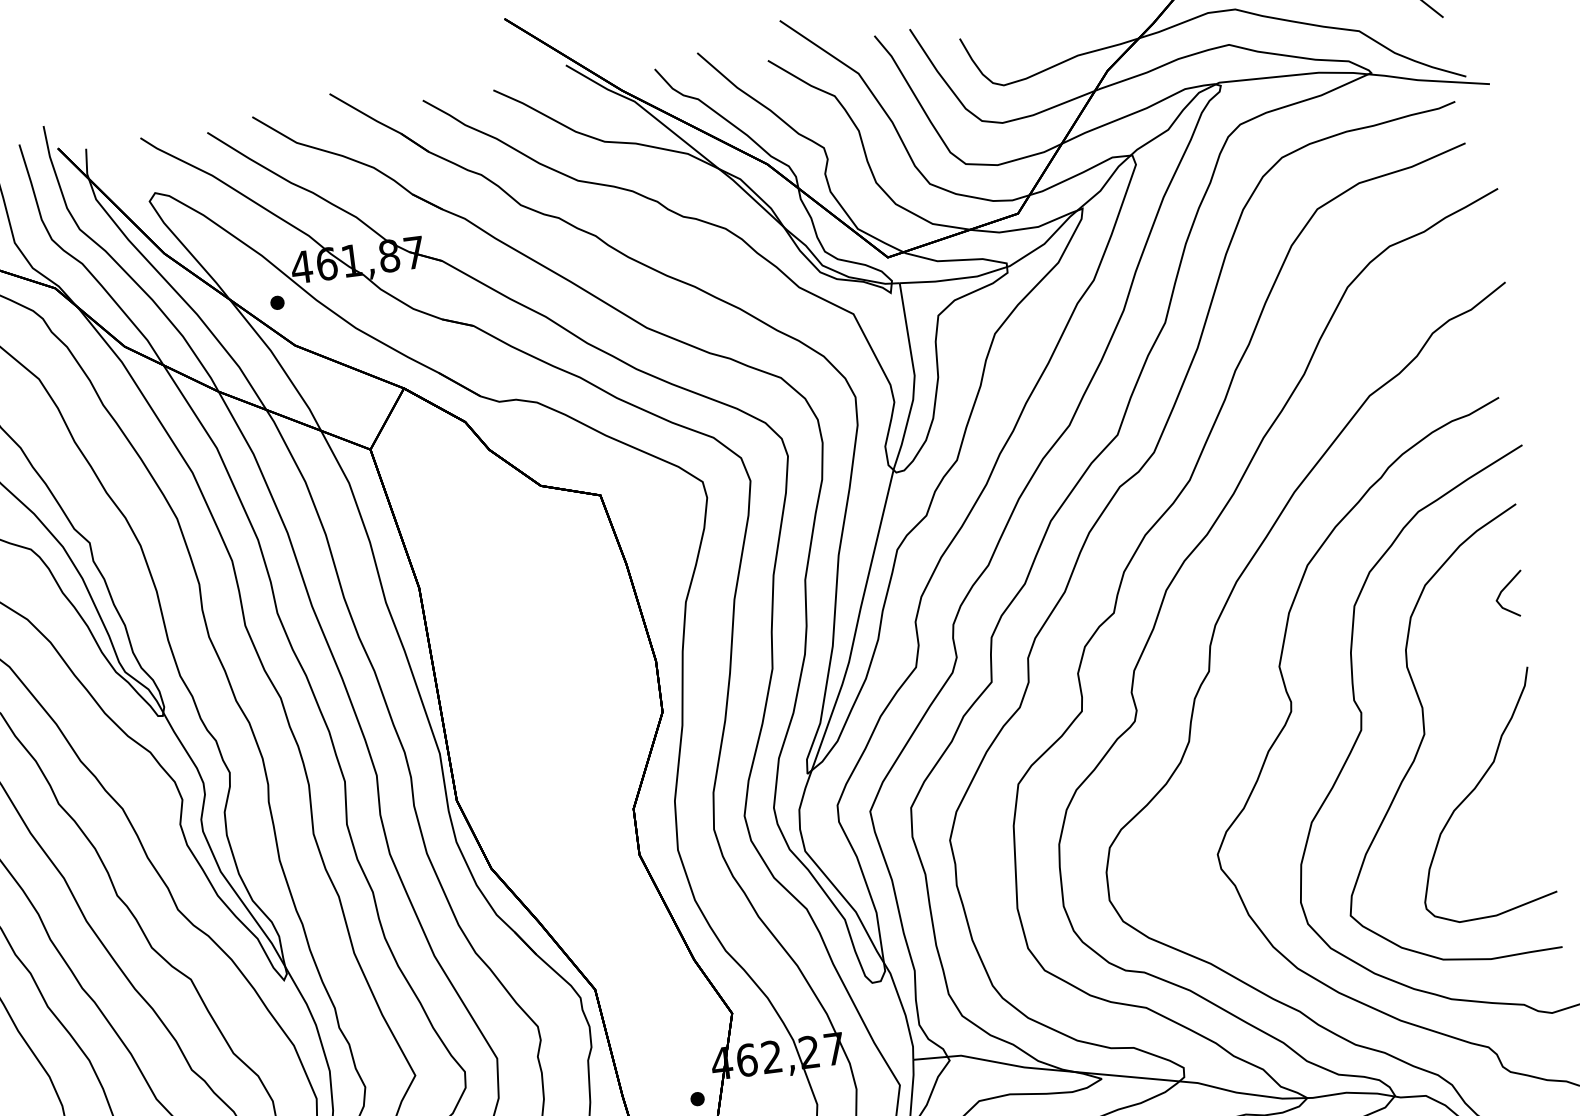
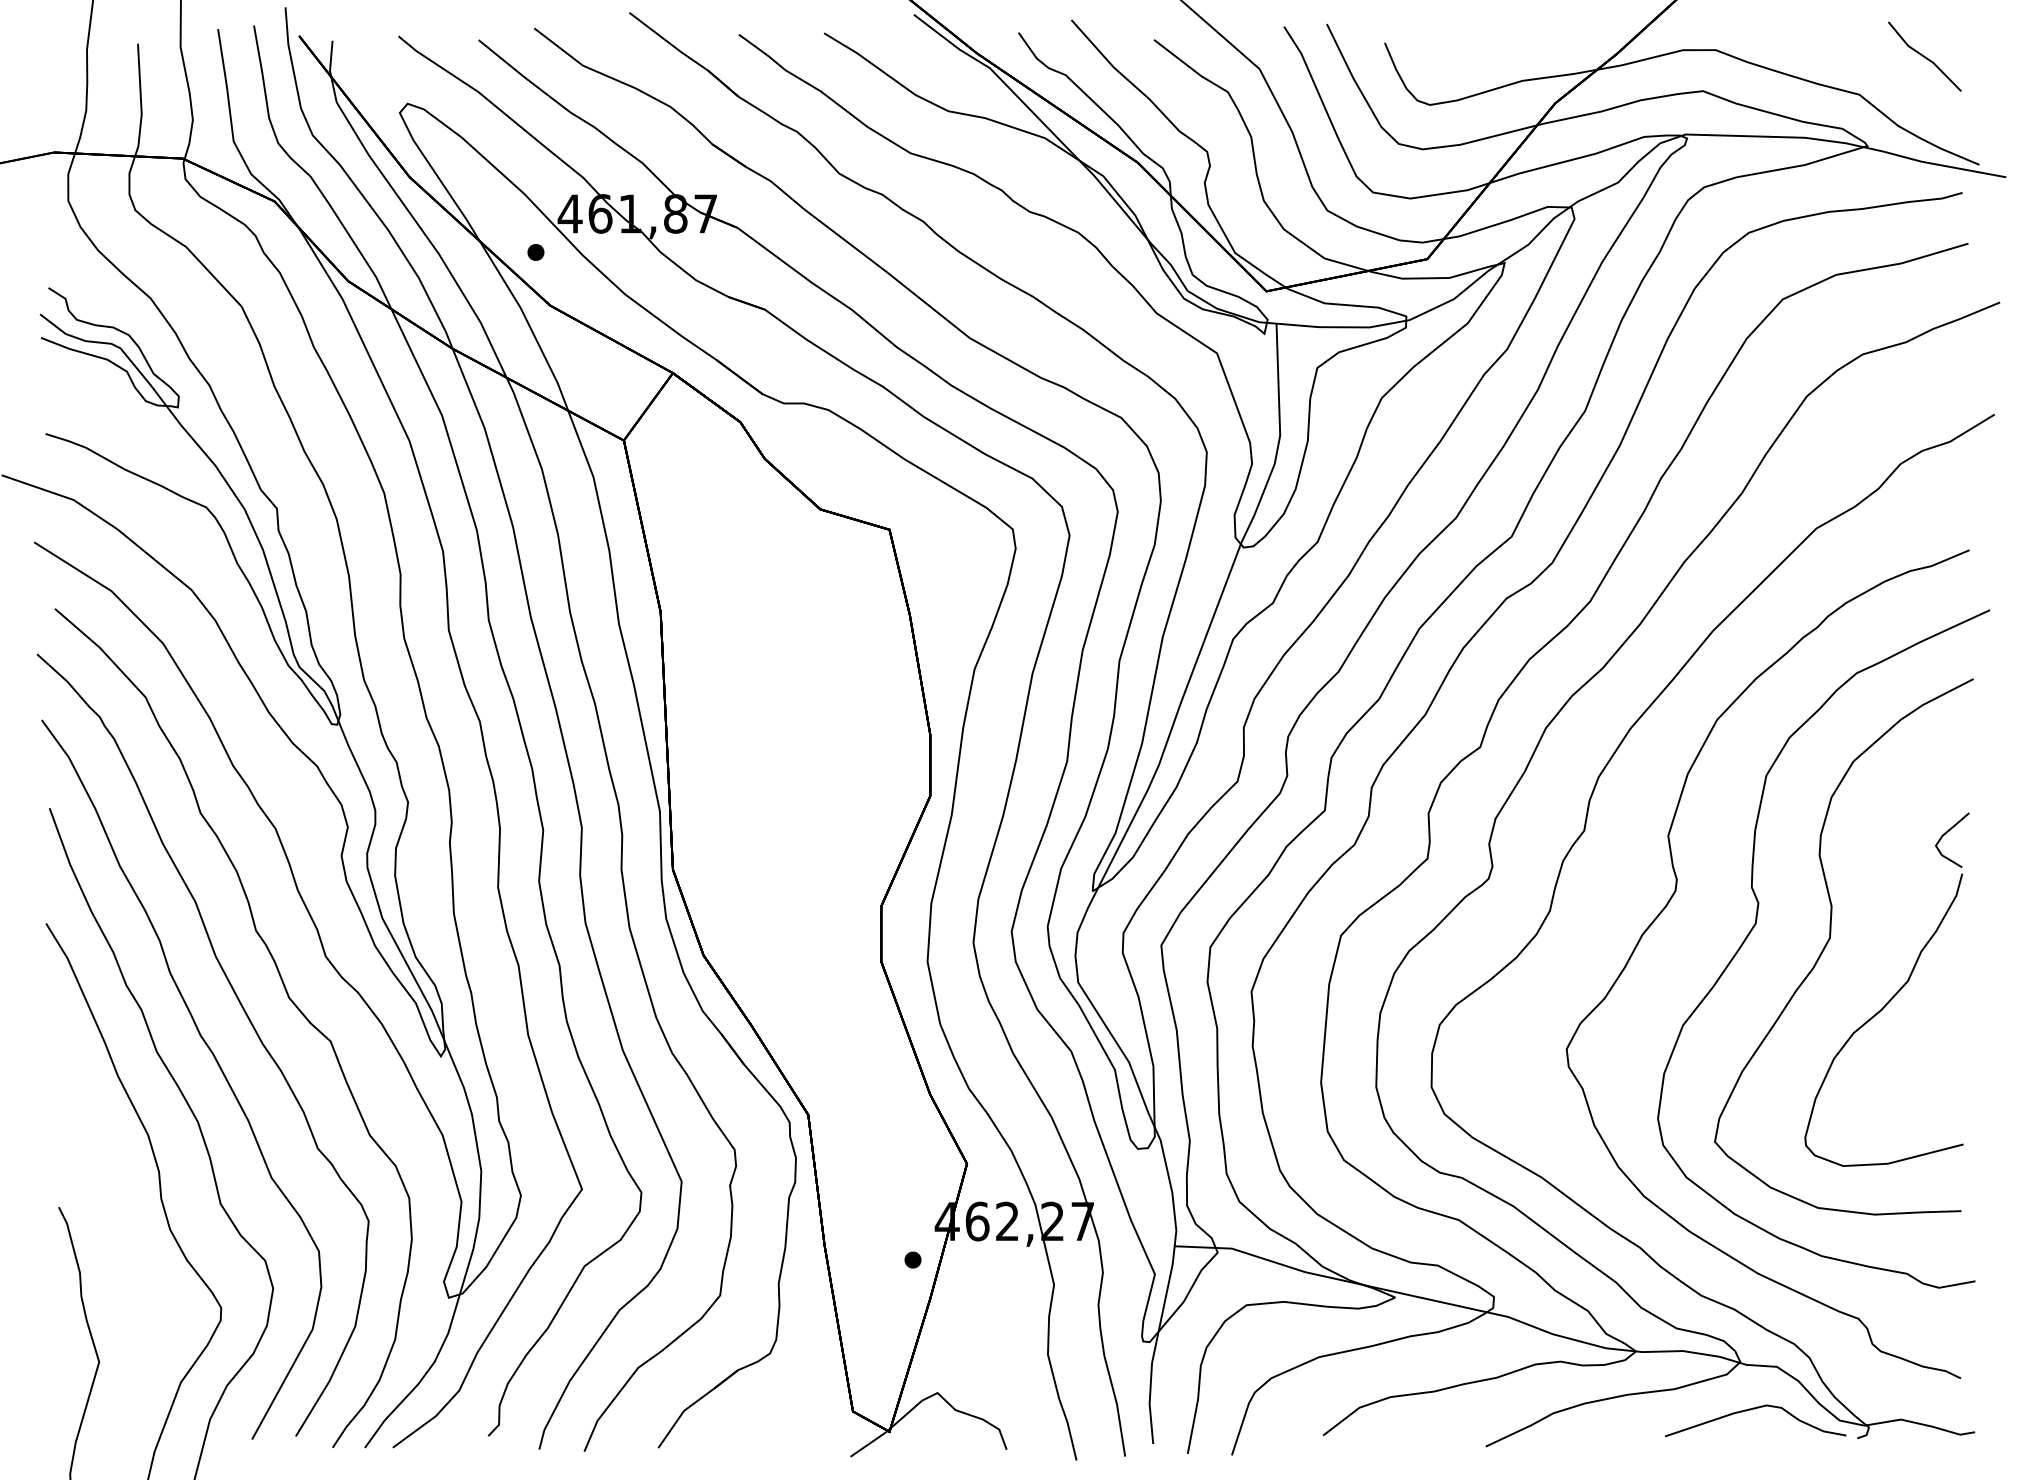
curve: (1505, 588) -> (1948, 832), moved

